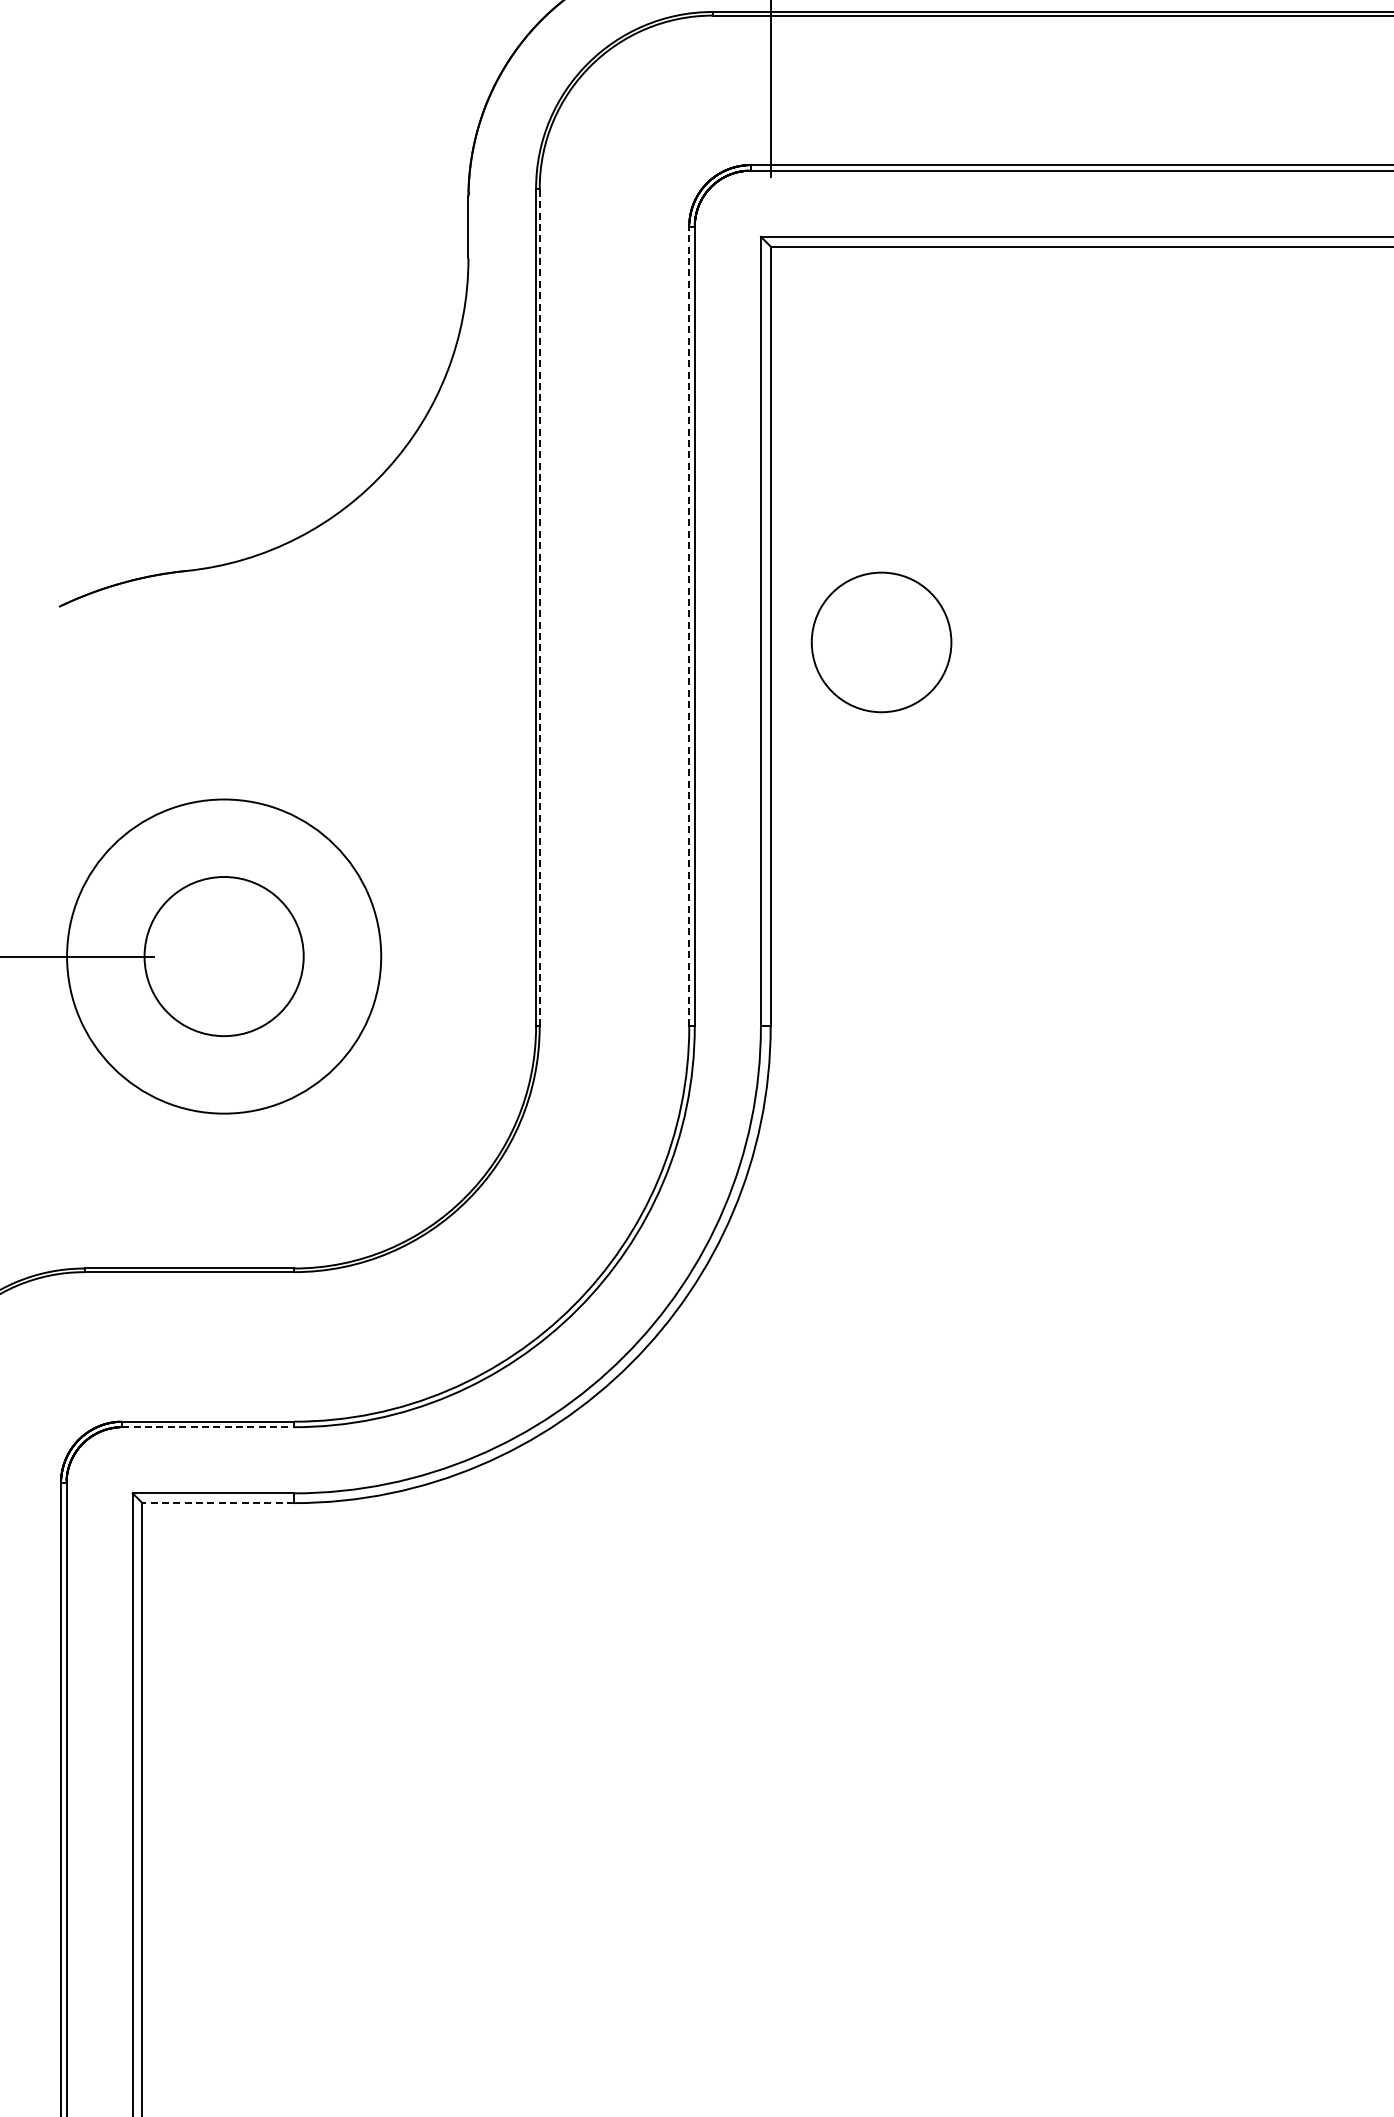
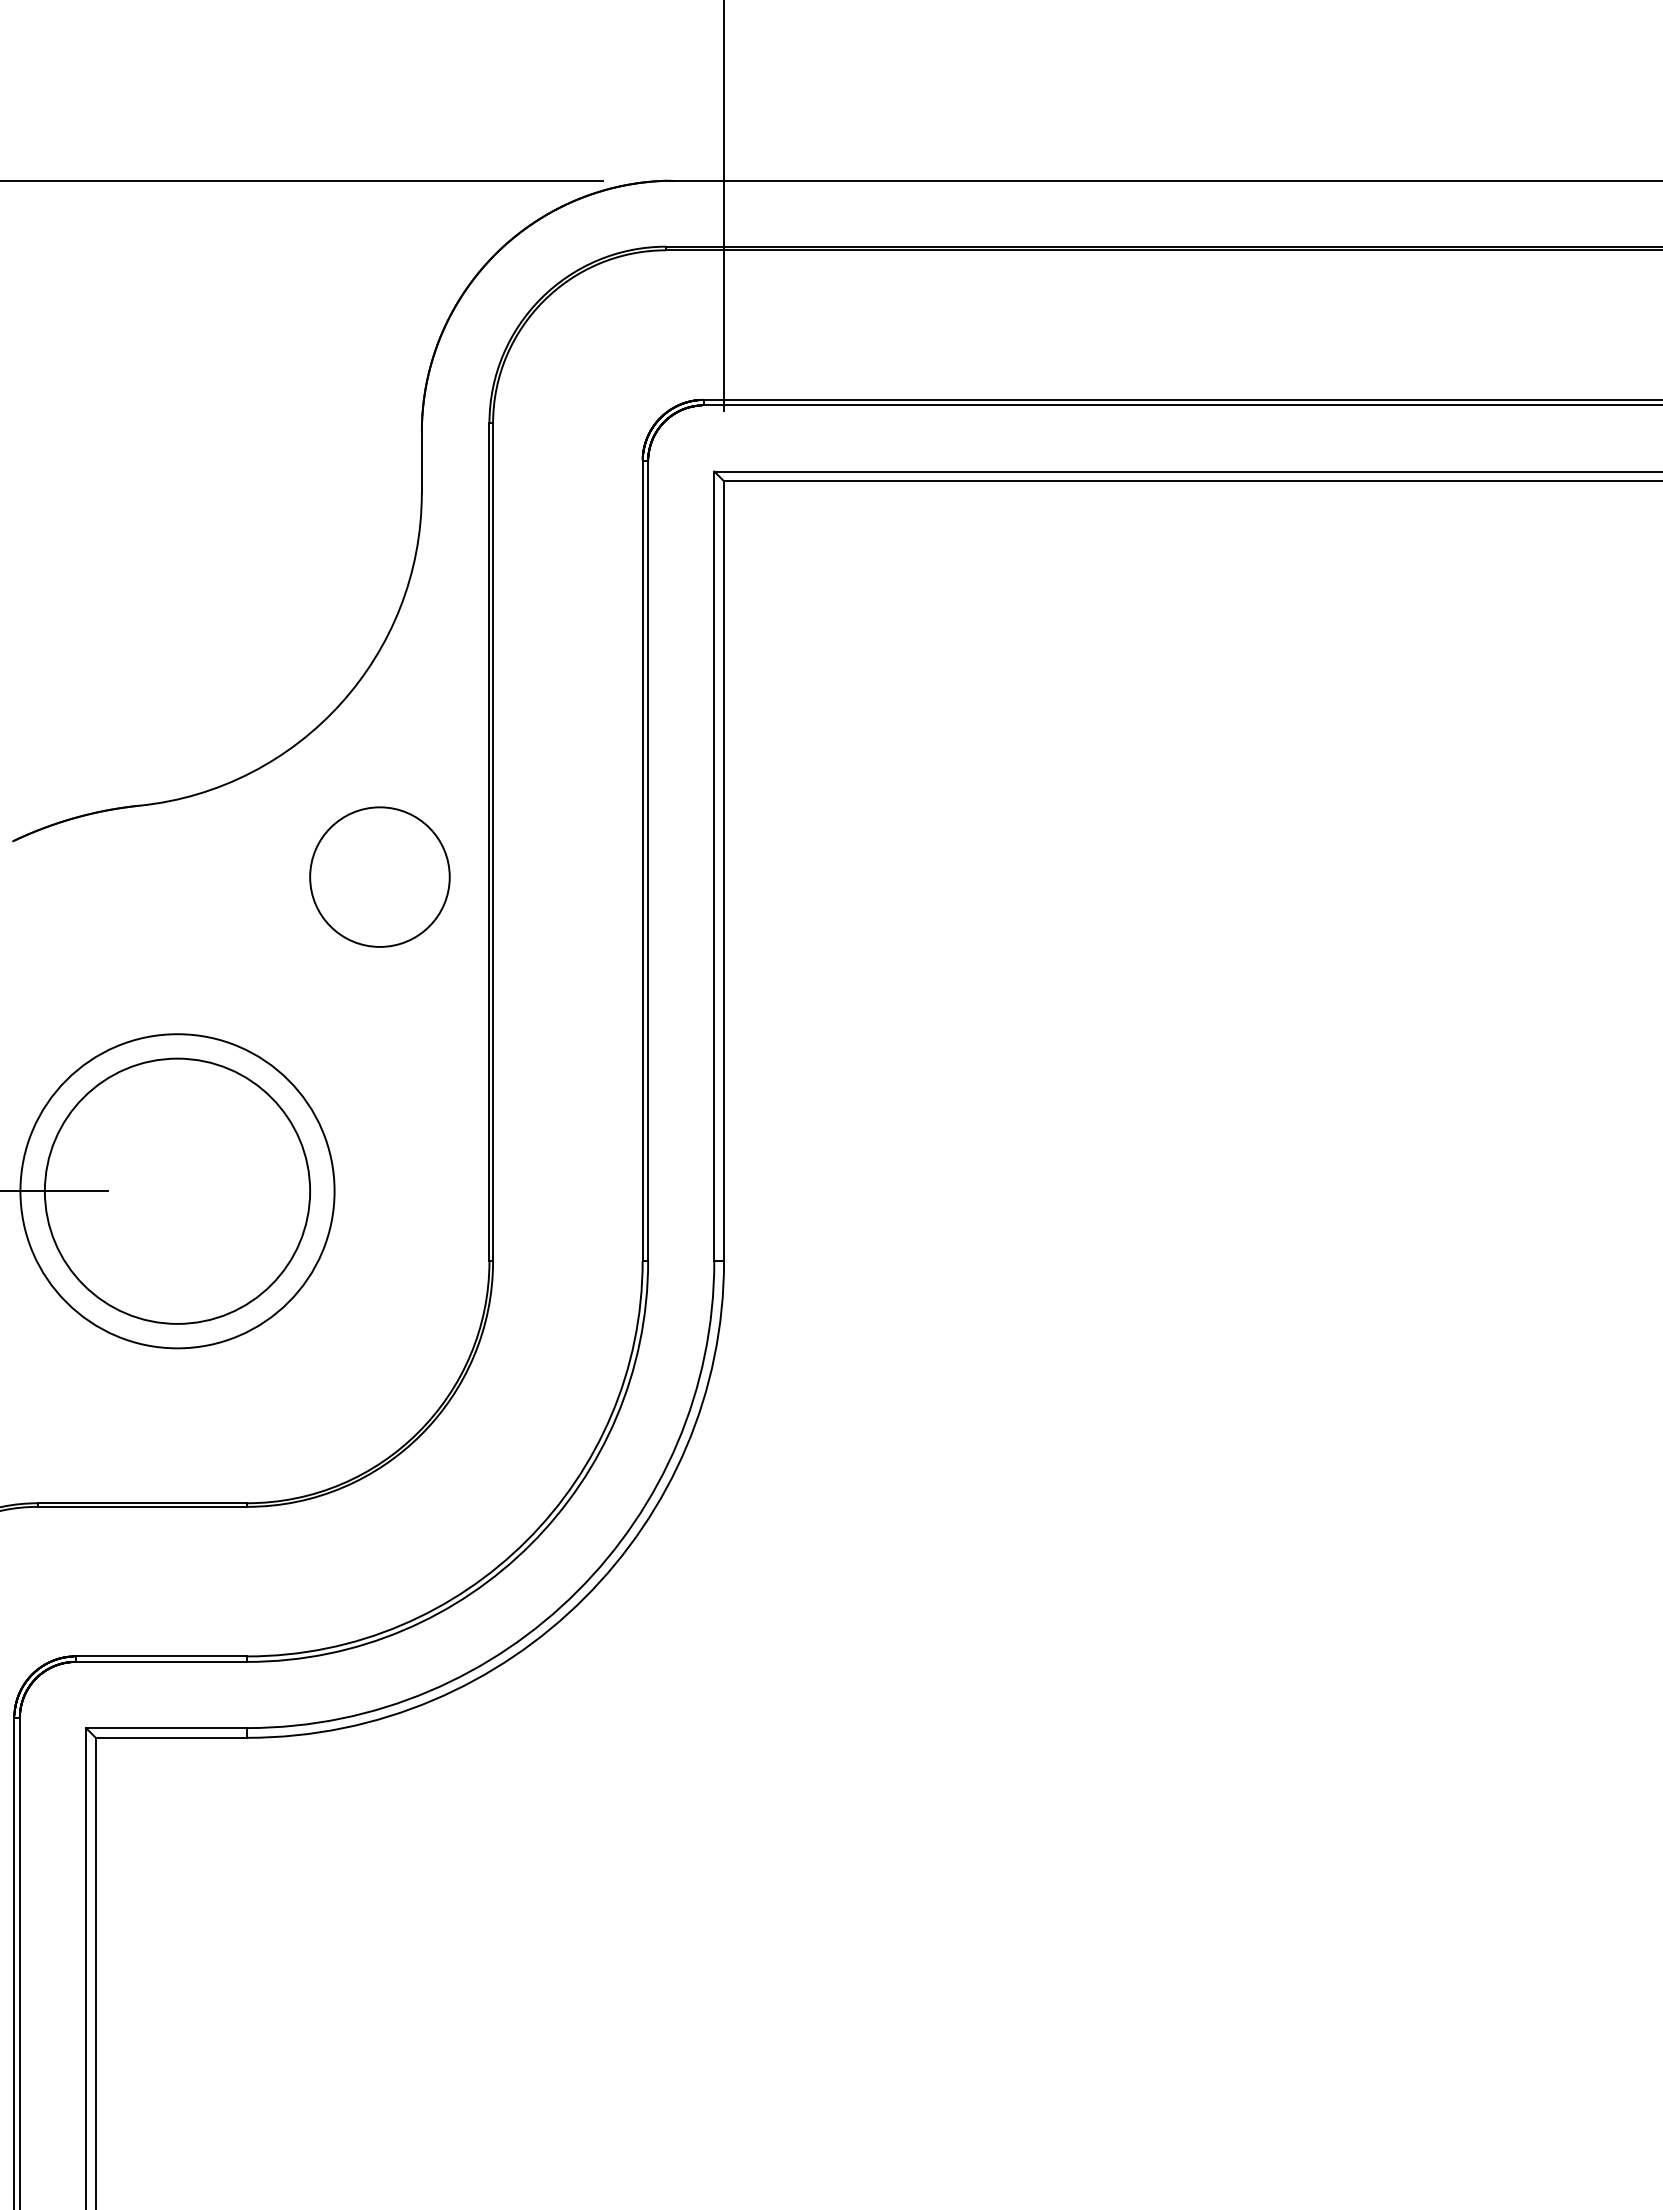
line: (540, 607) -> (493, 842), dashed -> solid
line: (689, 626) -> (642, 861), dashed -> solid
circle: (881, 641) -> (379, 876), moved
circle: (224, 955) -> (177, 1190), size x1.67
line: (208, 1426) -> (161, 1661), dashed -> solid
line: (218, 1502) -> (171, 1737), dashed -> solid

